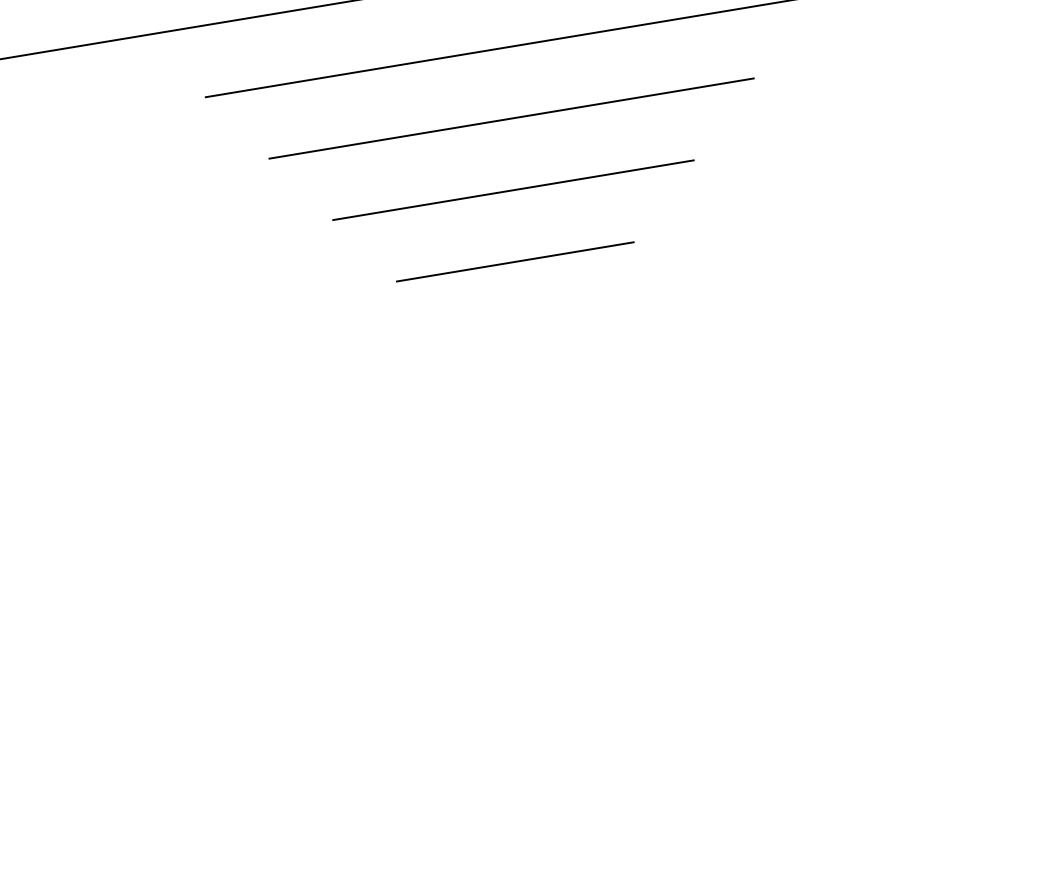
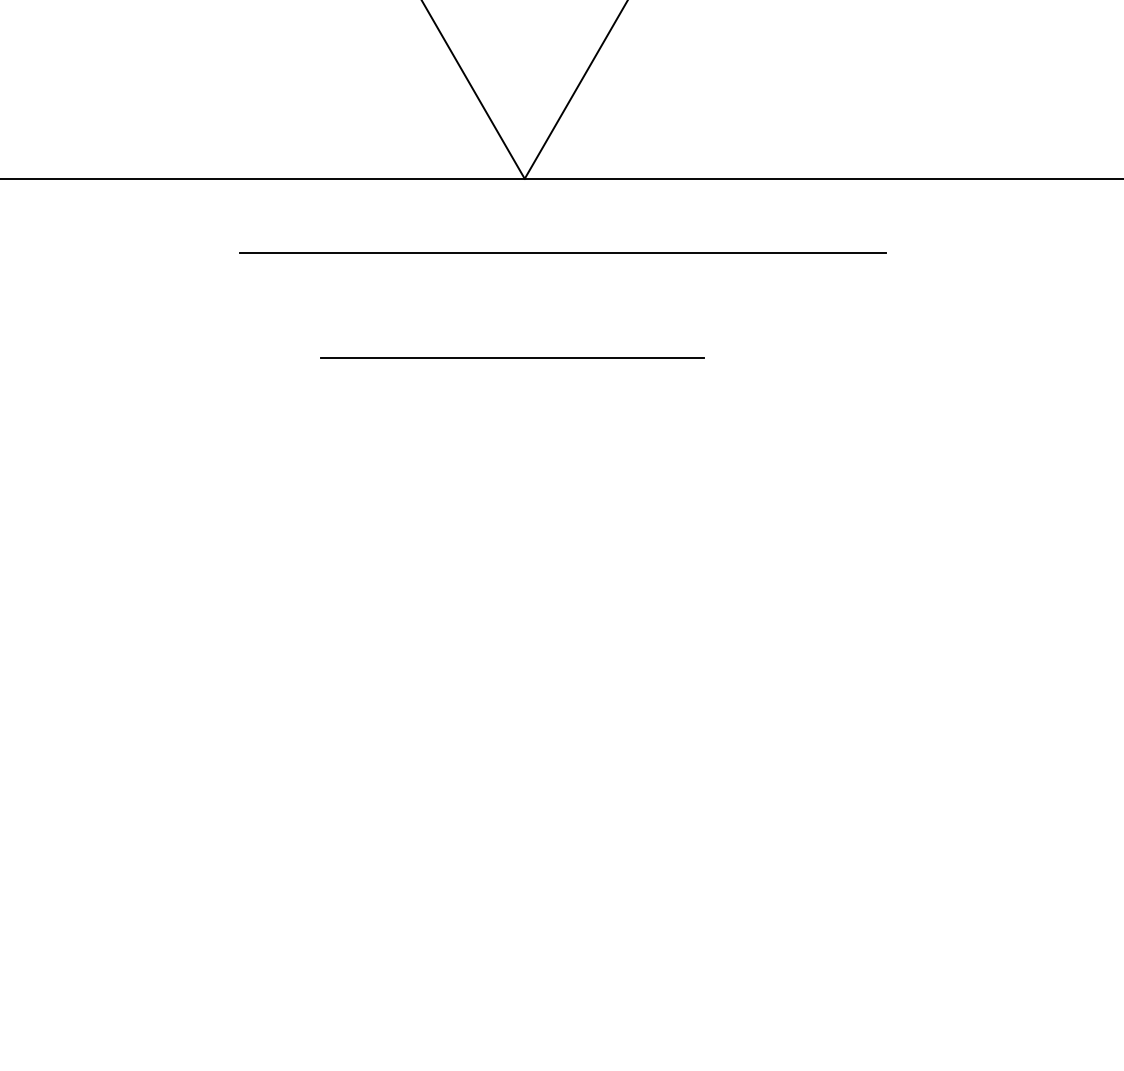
line: (511, 118) -> (552, 327), removed
line: (513, 189) -> (512, 357), moved
line: (514, 261) -> (531, 476), removed

